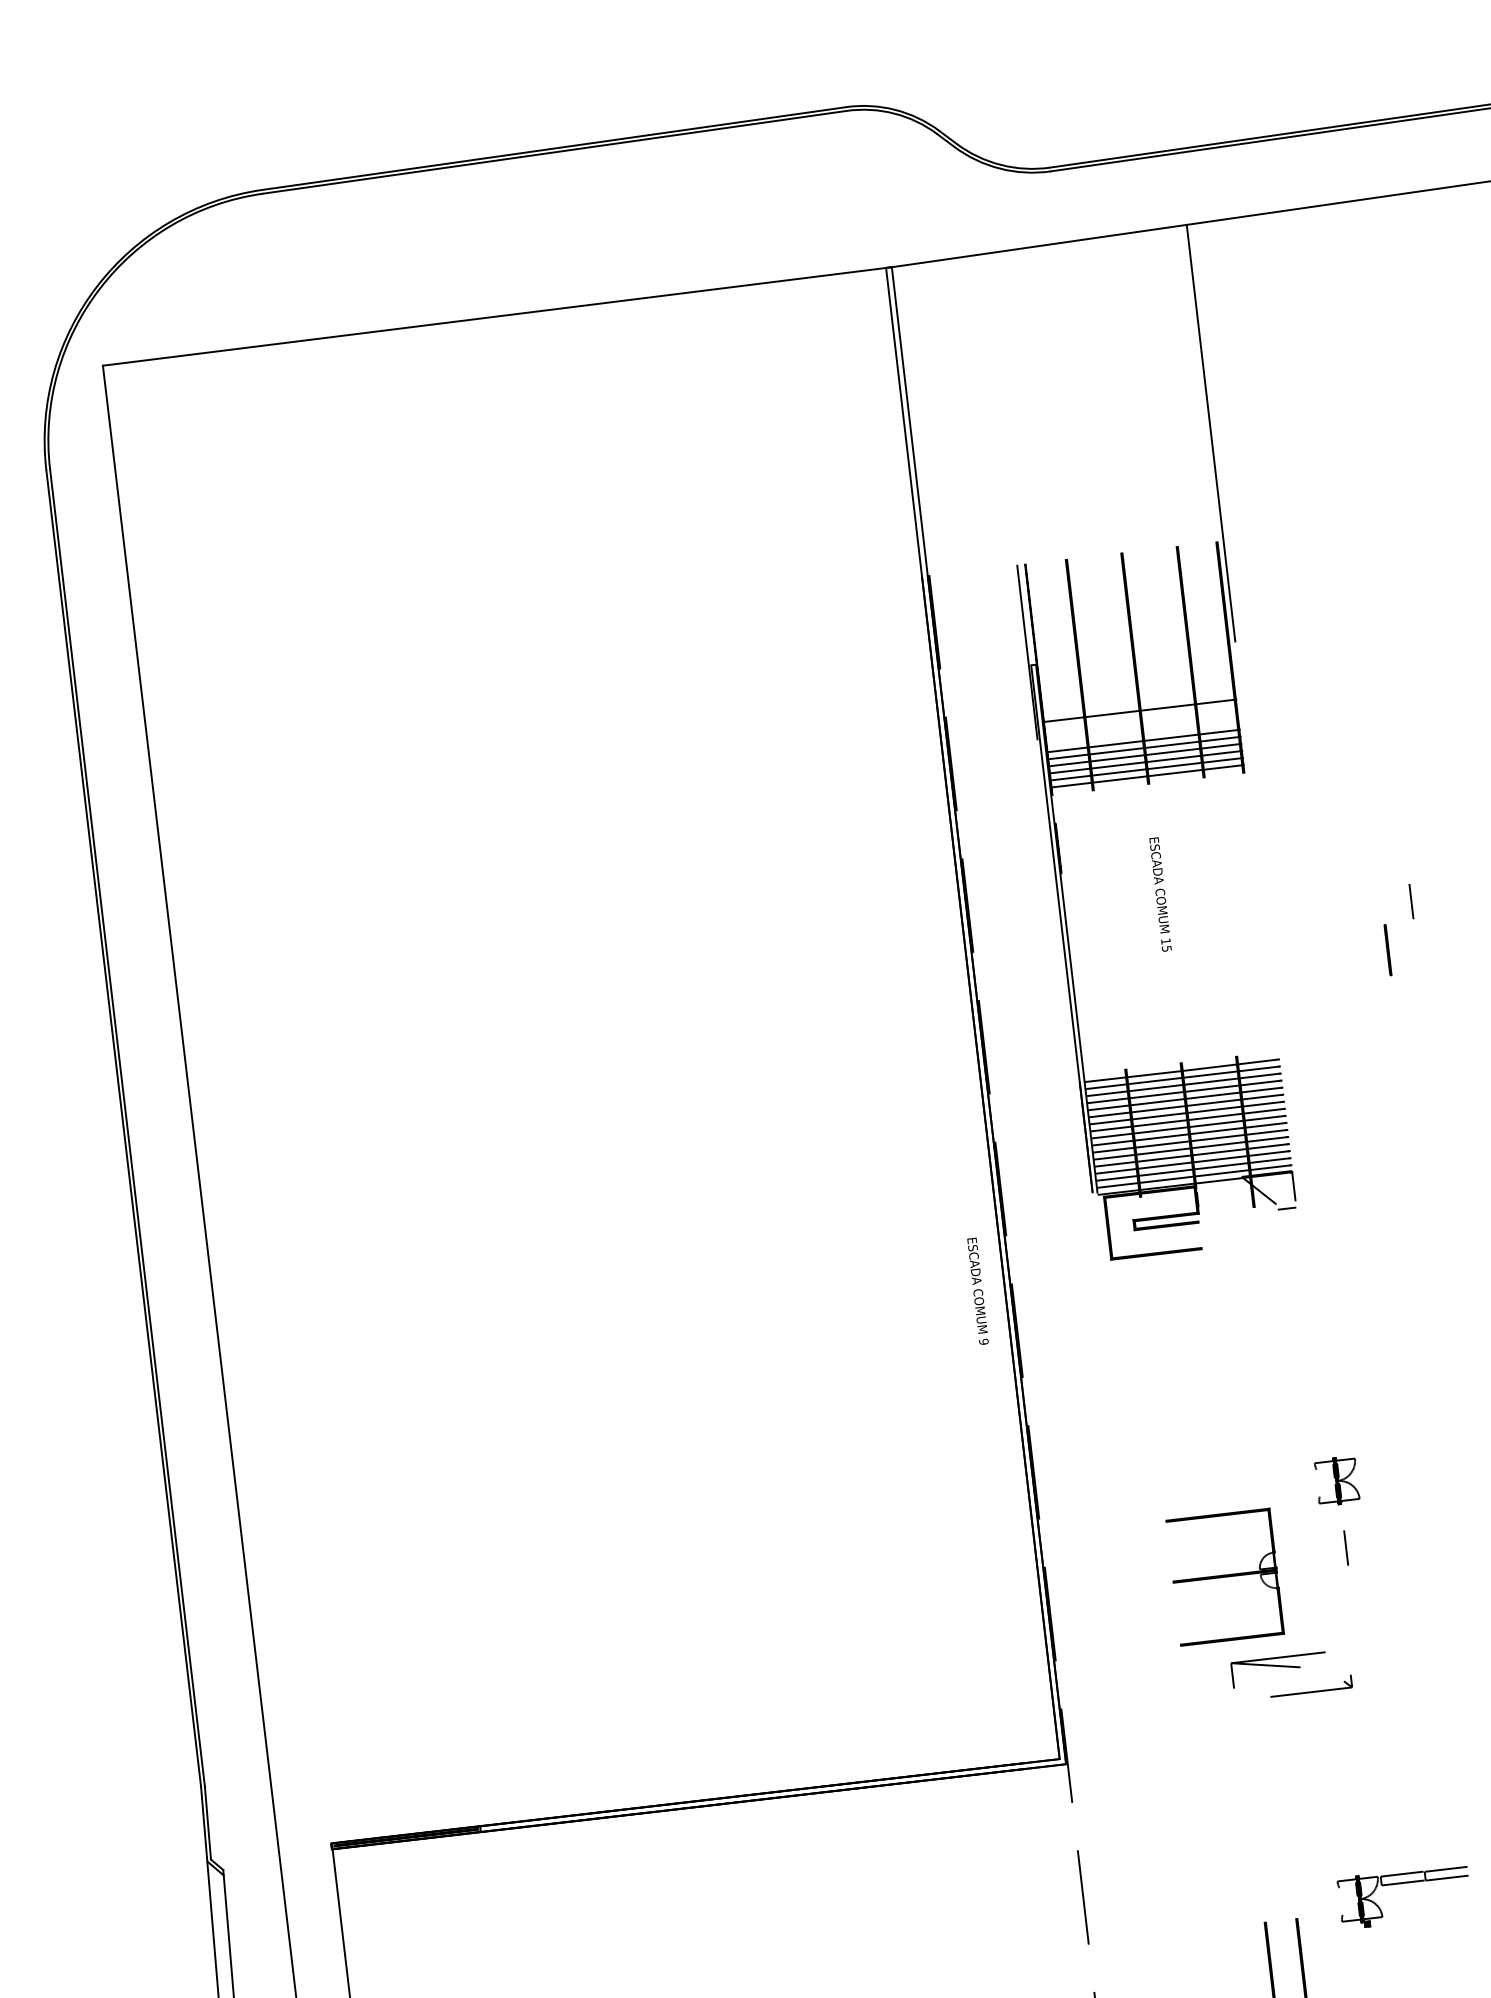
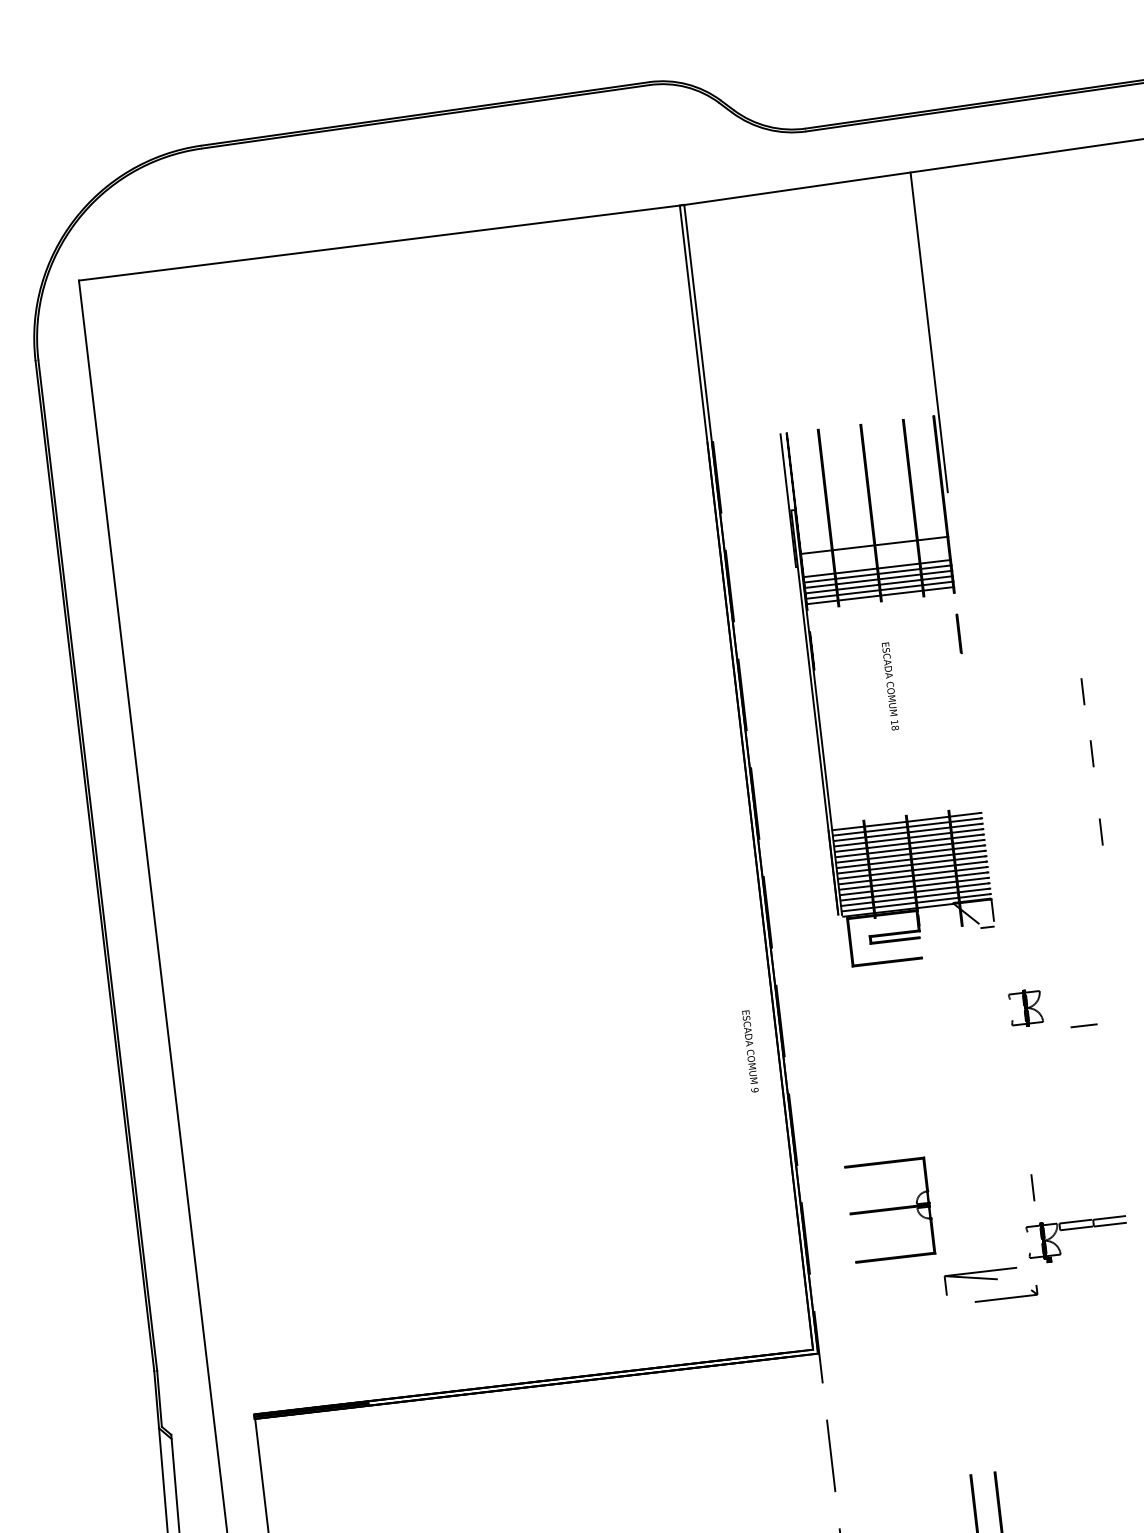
text: (1166, 948) -> (895, 727), 15 -> 18
line: (1387, 950) -> (958, 634), moved
line: (1423, 982) -> (1092, 753), added
line: (1435, 1084) -> (1101, 832), added
text: (977, 1290) -> (750, 1050), moved
line: (1412, 1336) -> (1083, 1025), added
part: (1336, 1481) -> (1025, 1008), moved
part: (1225, 1576) -> (890, 1209), moved
part: (1401, 1884) -> (1075, 1229), moved

